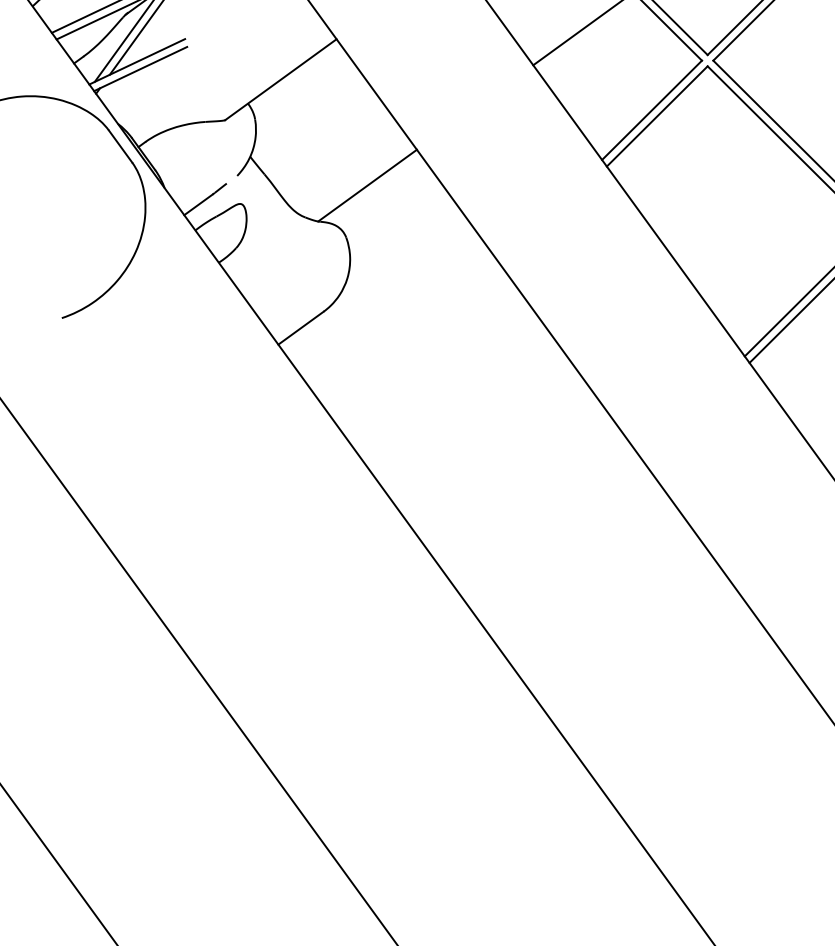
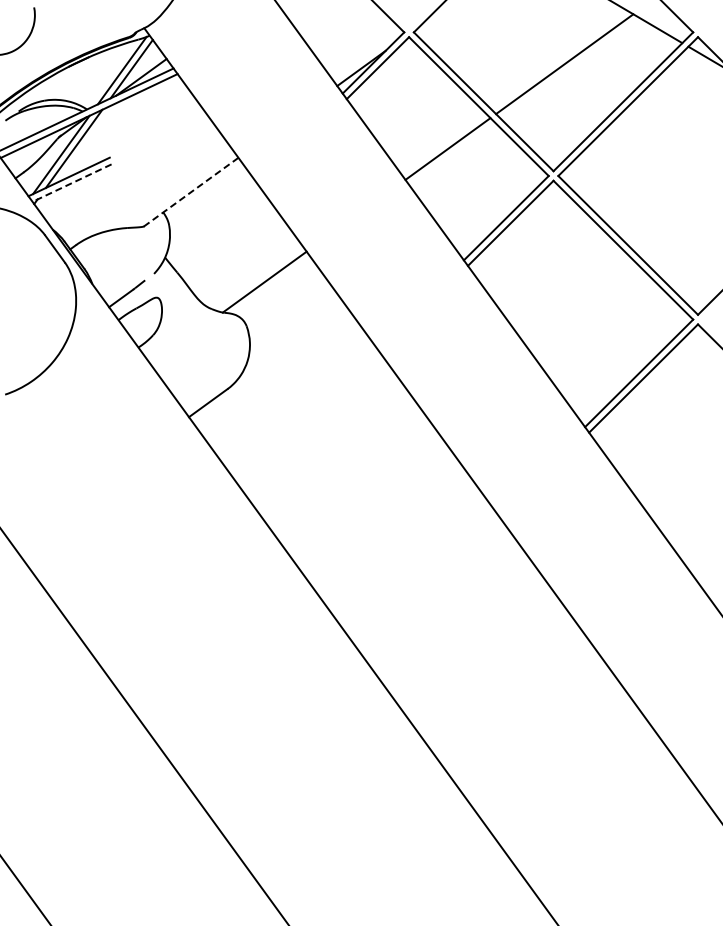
line: (141, 69) -> (72, 183), solid -> dashed
line: (281, 80) -> (191, 192), solid -> dashed

